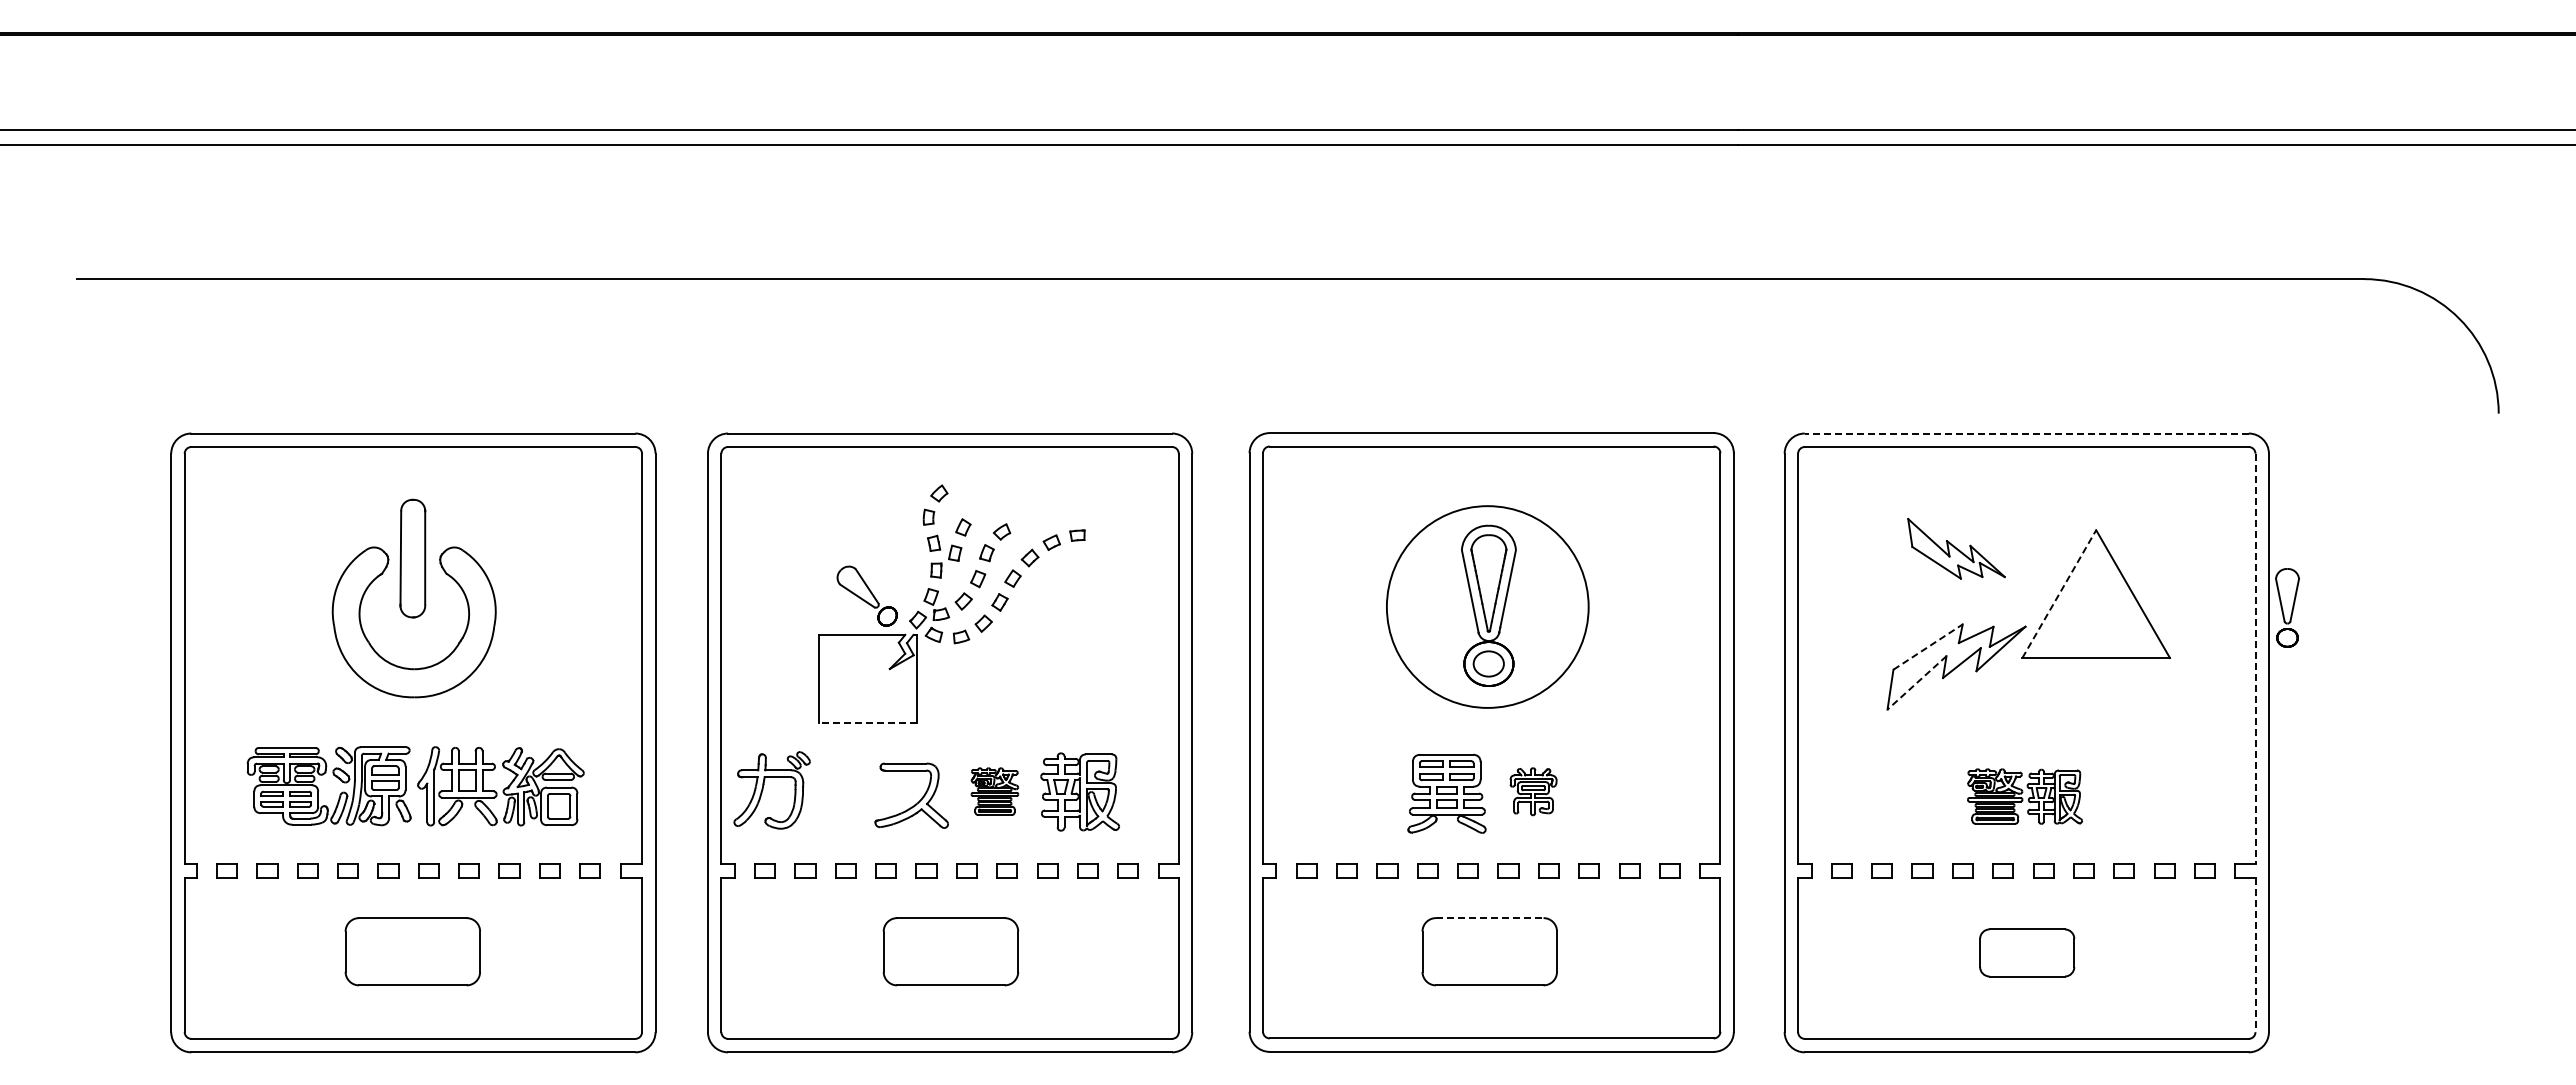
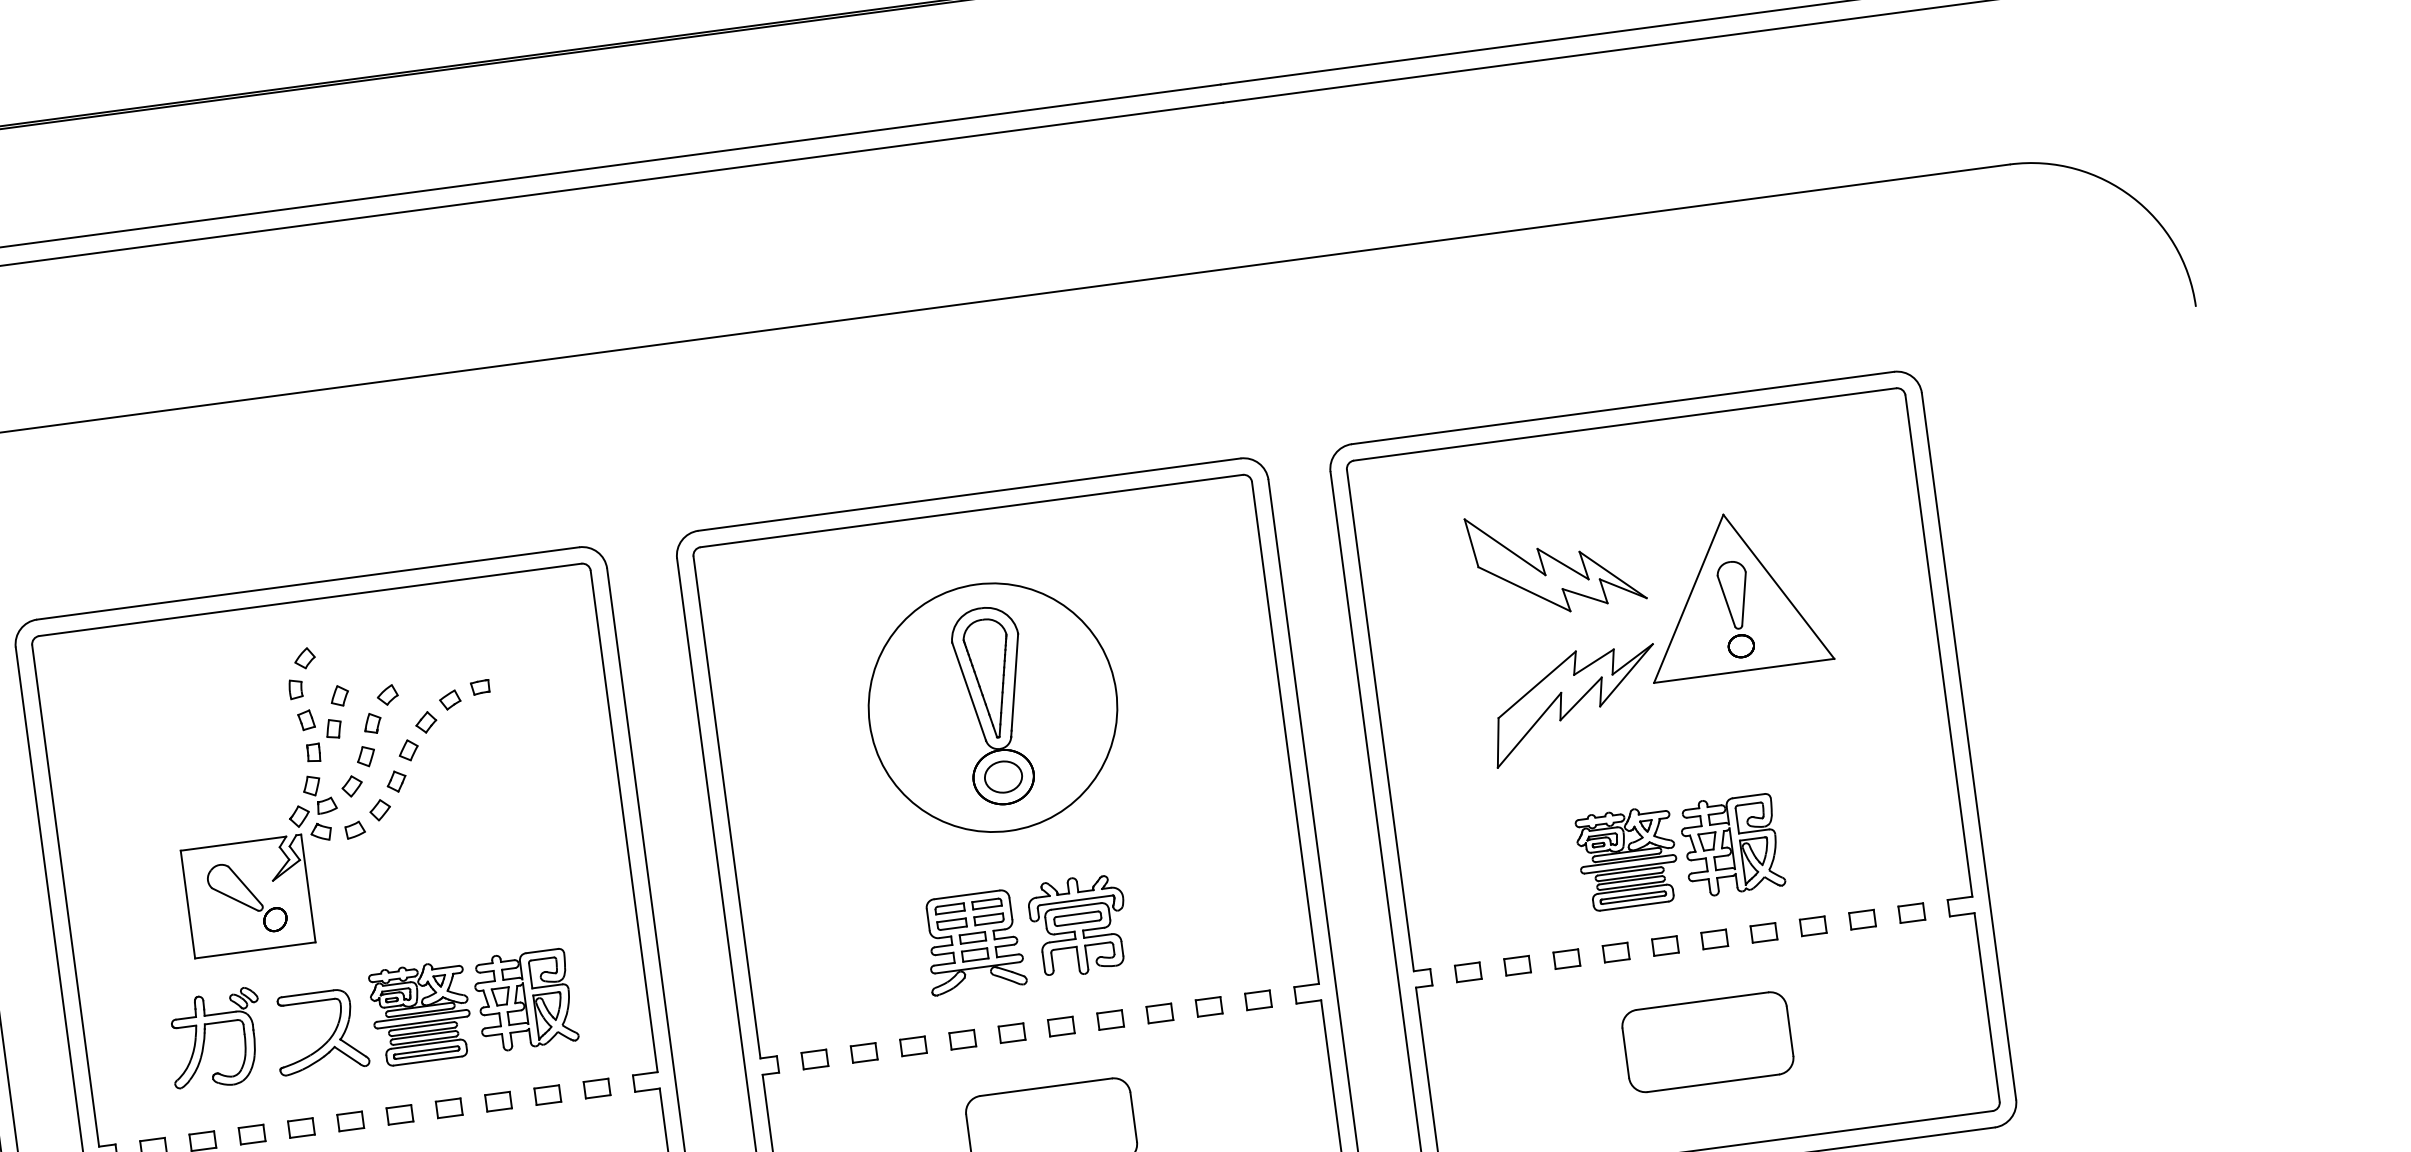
line: (2026, 433) -> (1622, 408), dashed -> solid
part: (1956, 548) -> (1555, 559), size x1.43
line: (2059, 594) -> (1689, 599), dashed -> solid
part: (866, 595) -> (246, 897), moved
part: (2287, 607) -> (1736, 609), moved
line: (1928, 646) -> (1537, 684), dashed -> solid
line: (2255, 659) -> (1939, 646), dashed -> solid
line: (1917, 682) -> (1530, 729), dashed -> solid
line: (867, 723) -> (254, 950), dashed -> solid
part: (763, 790) -> (205, 1040), moved
part: (994, 791) -> (420, 1013), size x1.67
part: (1533, 791) -> (1078, 925), size x1.67
part: (2024, 796) -> (1679, 851), size x1.43
line: (1489, 918) -> (1045, 1087), dashed -> solid
part: (2027, 952) -> (1708, 1041), size x1.43
line: (2255, 955) -> (1987, 1008), dashed -> solid

